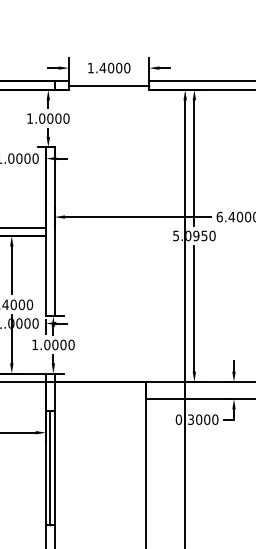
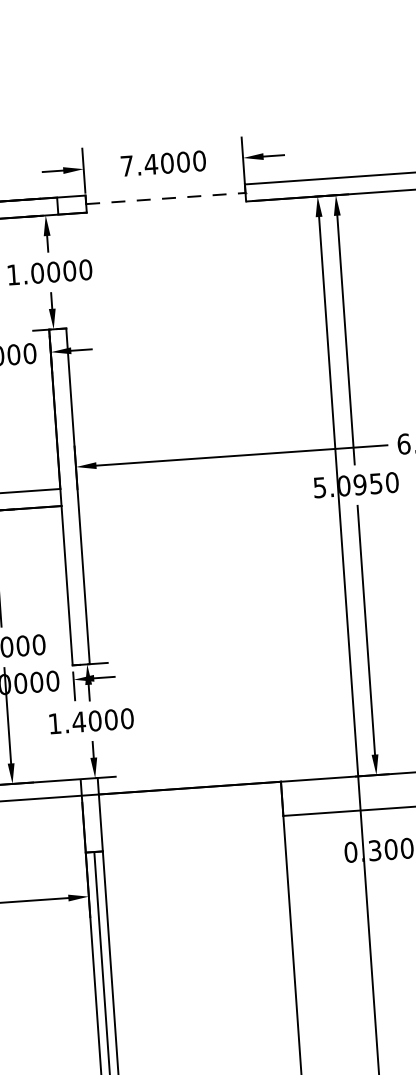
text: (90, 68) -> (126, 166), 1.4000 -> 7.4000
line: (109, 85) -> (166, 198), solid -> dashed
text: (47, 344) -> (79, 721), 1.0000 -> 1.4000

